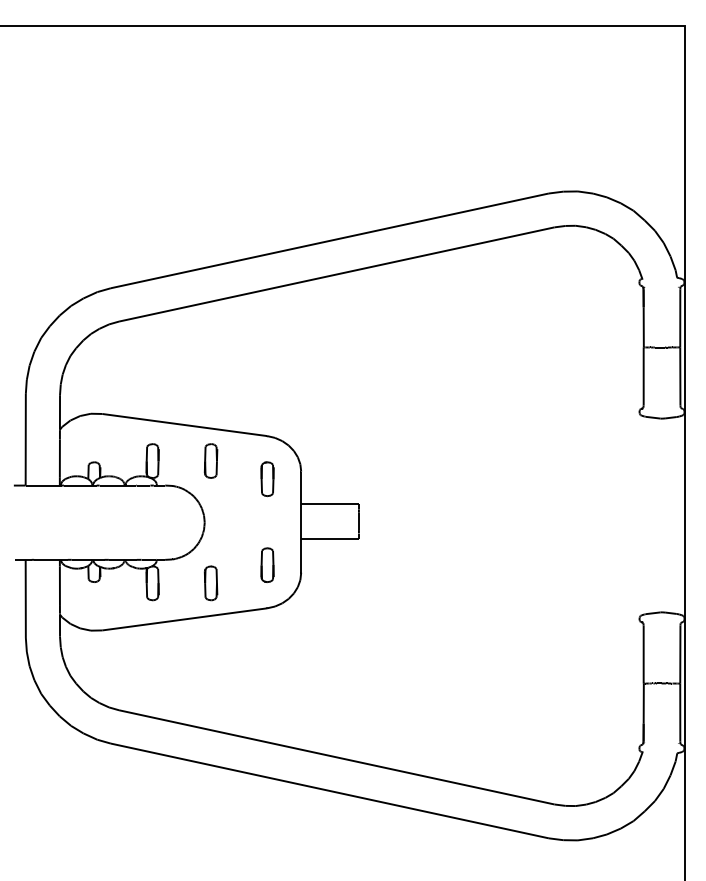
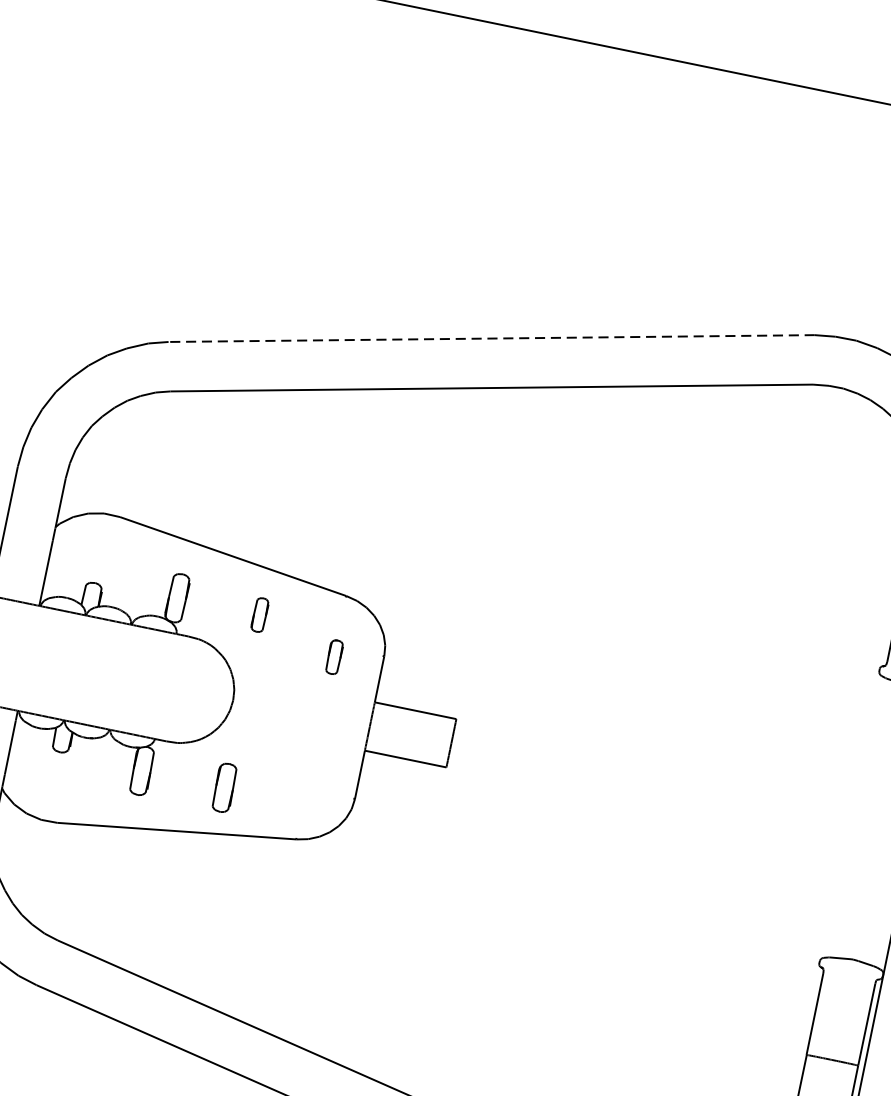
line: (329, 240) -> (491, 337), solid -> dashed
part: (210, 460) -> (259, 614), size x0.7
part: (267, 479) -> (334, 657), size x0.7
part: (267, 564) -> (309, 777), removed

